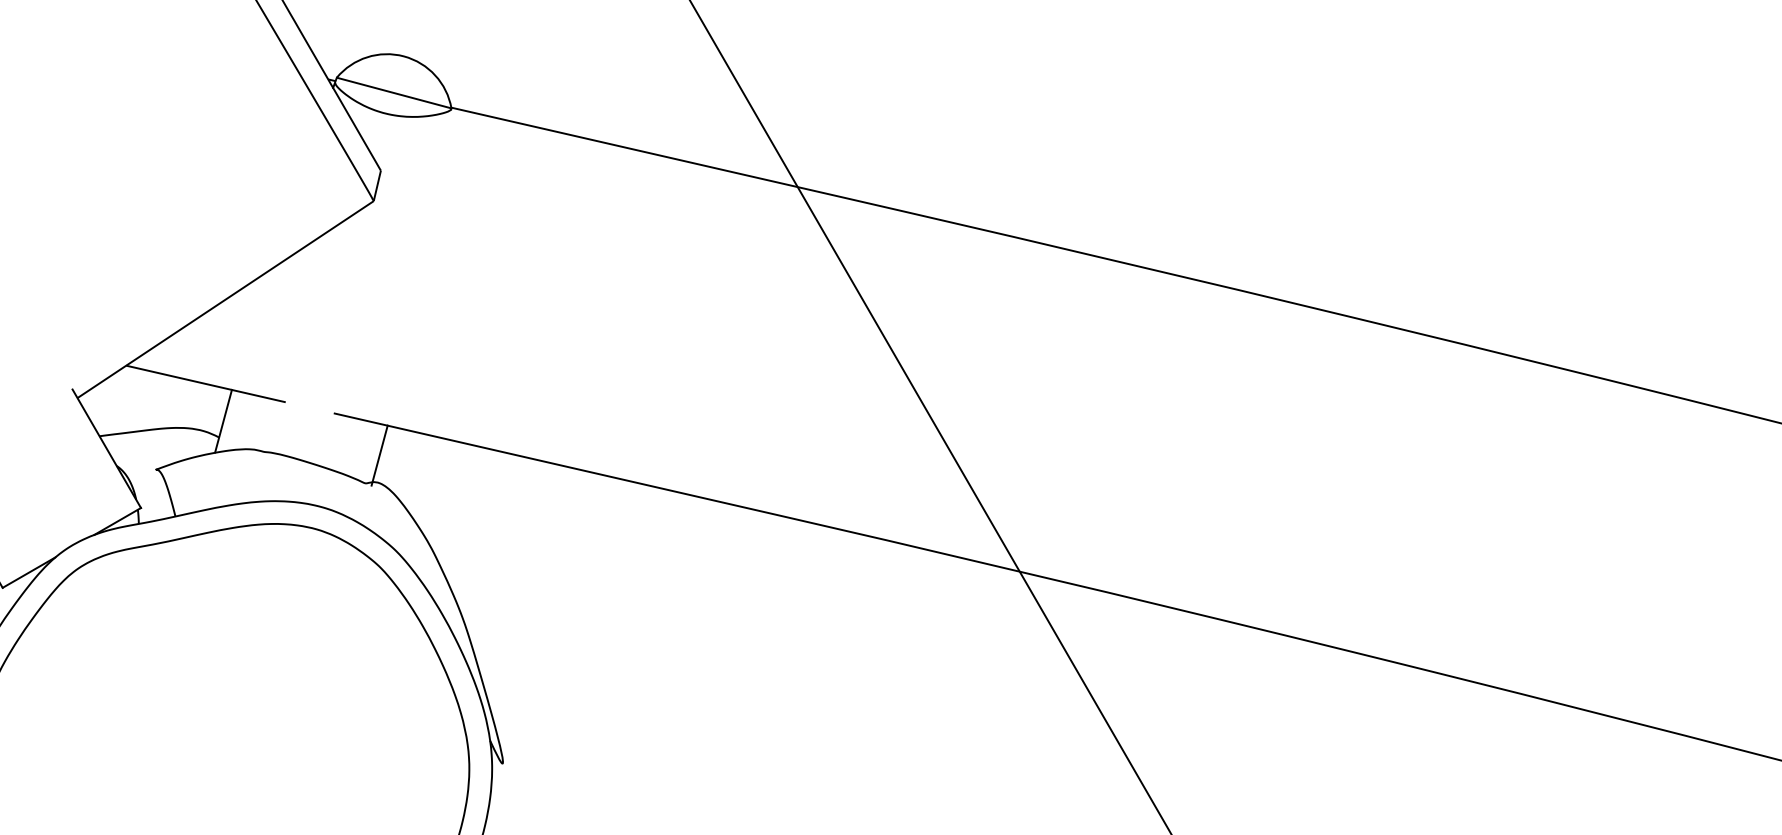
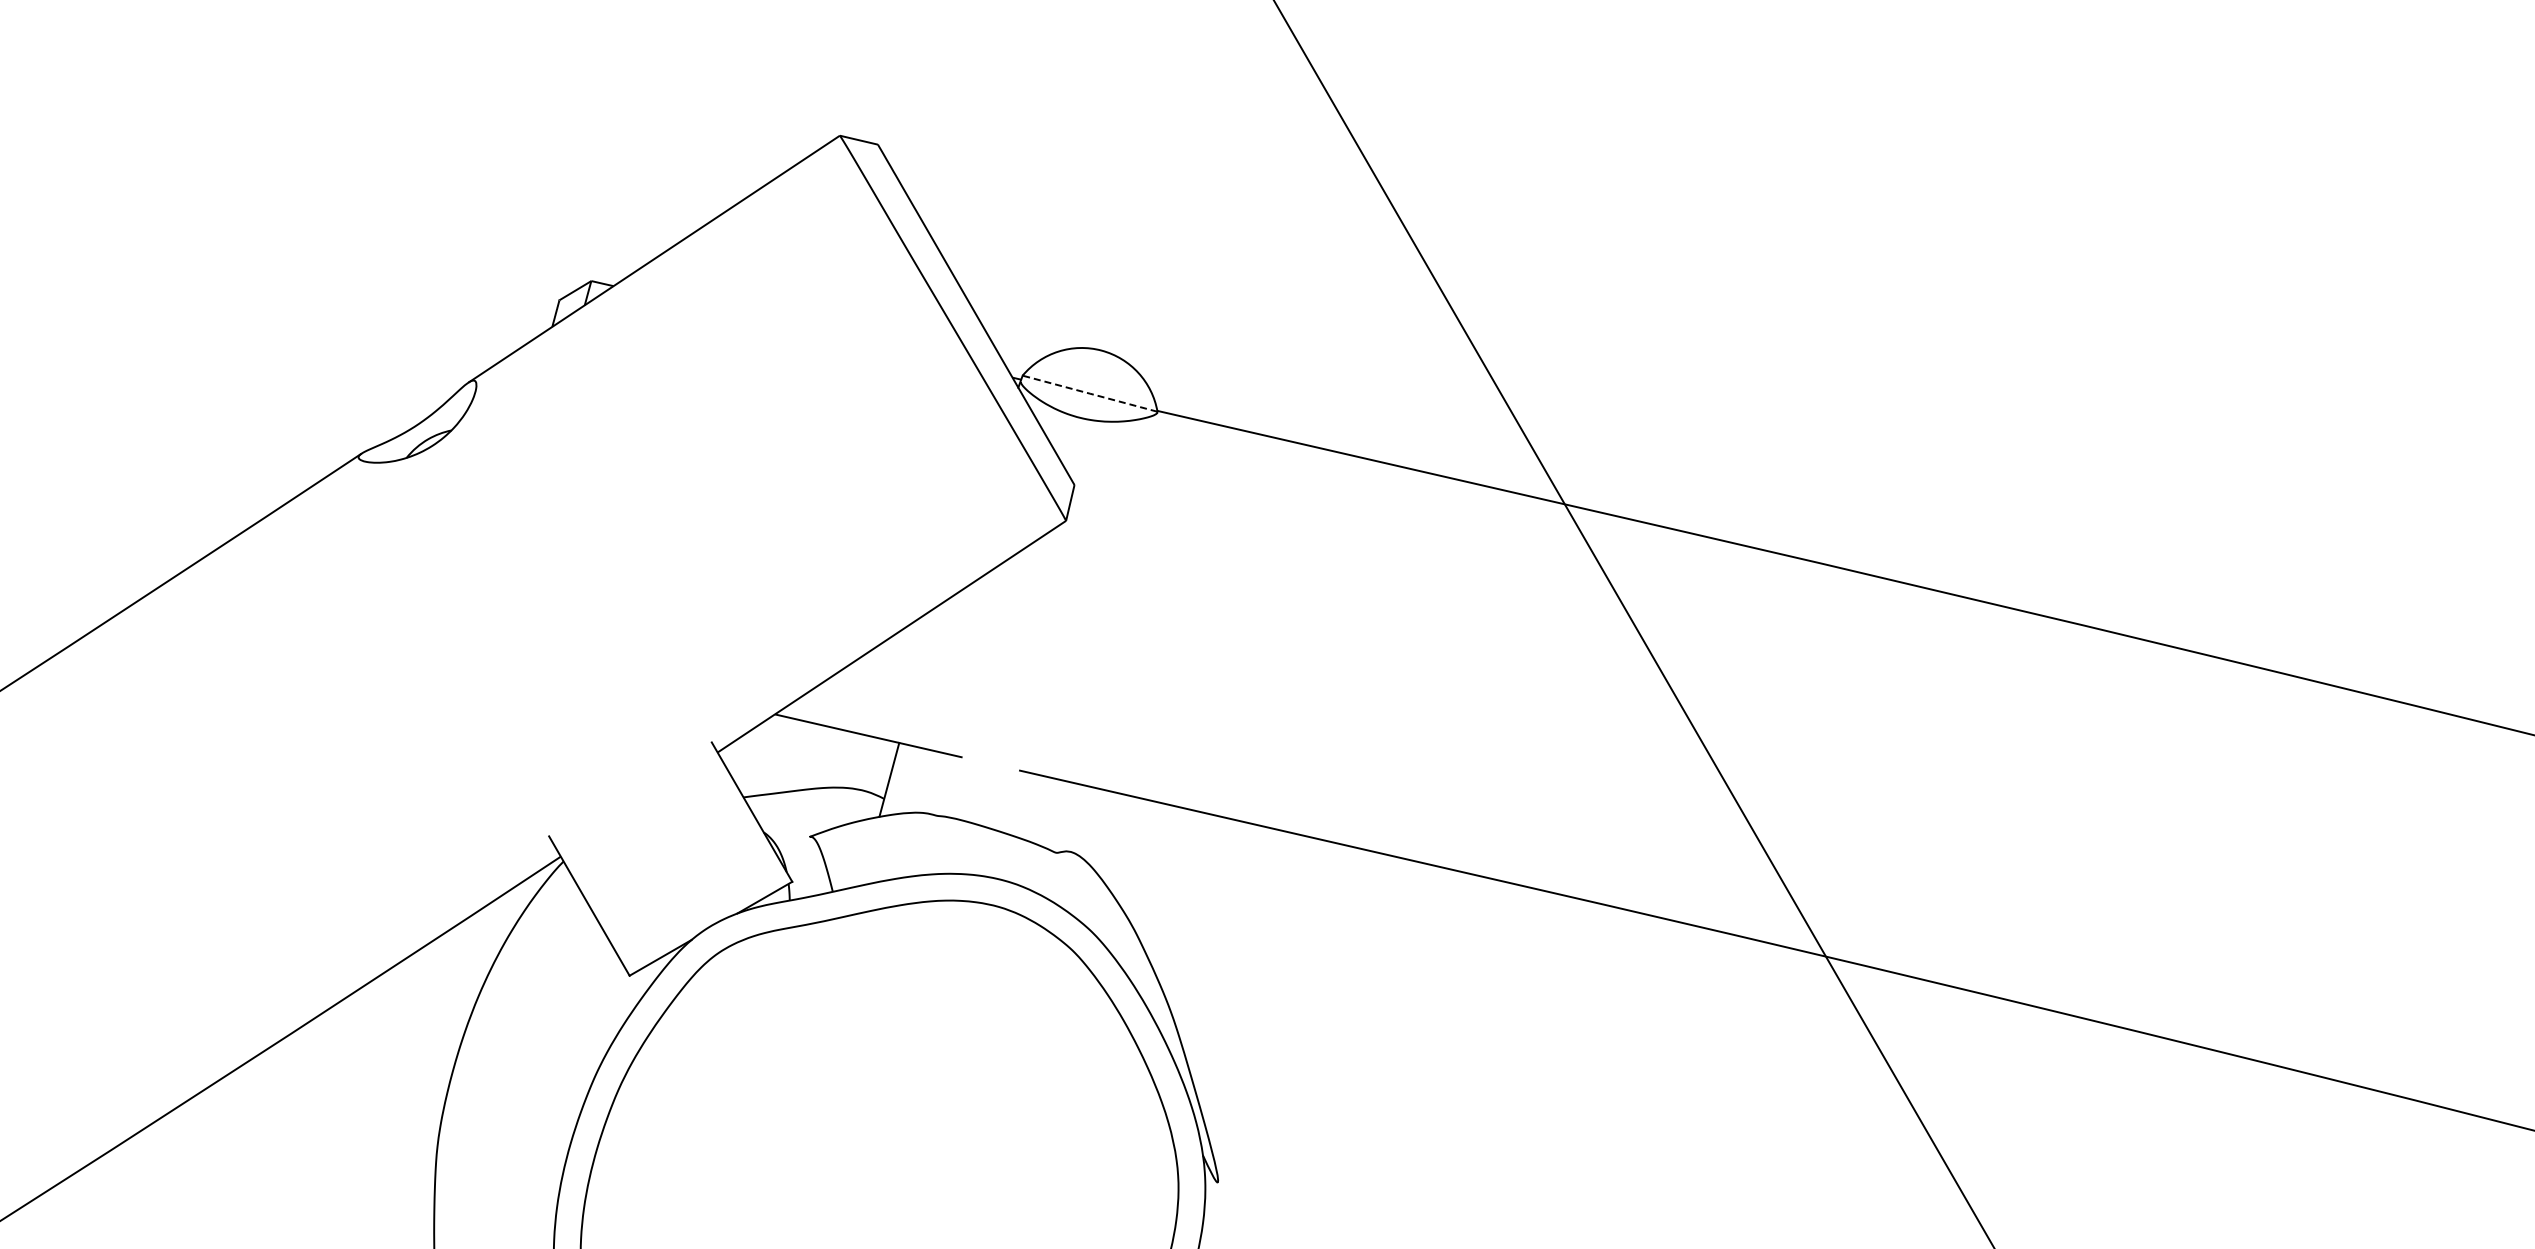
line: (394, 92) -> (1090, 393), solid -> dashed
line: (379, 455) -> (1072, 819), removed

